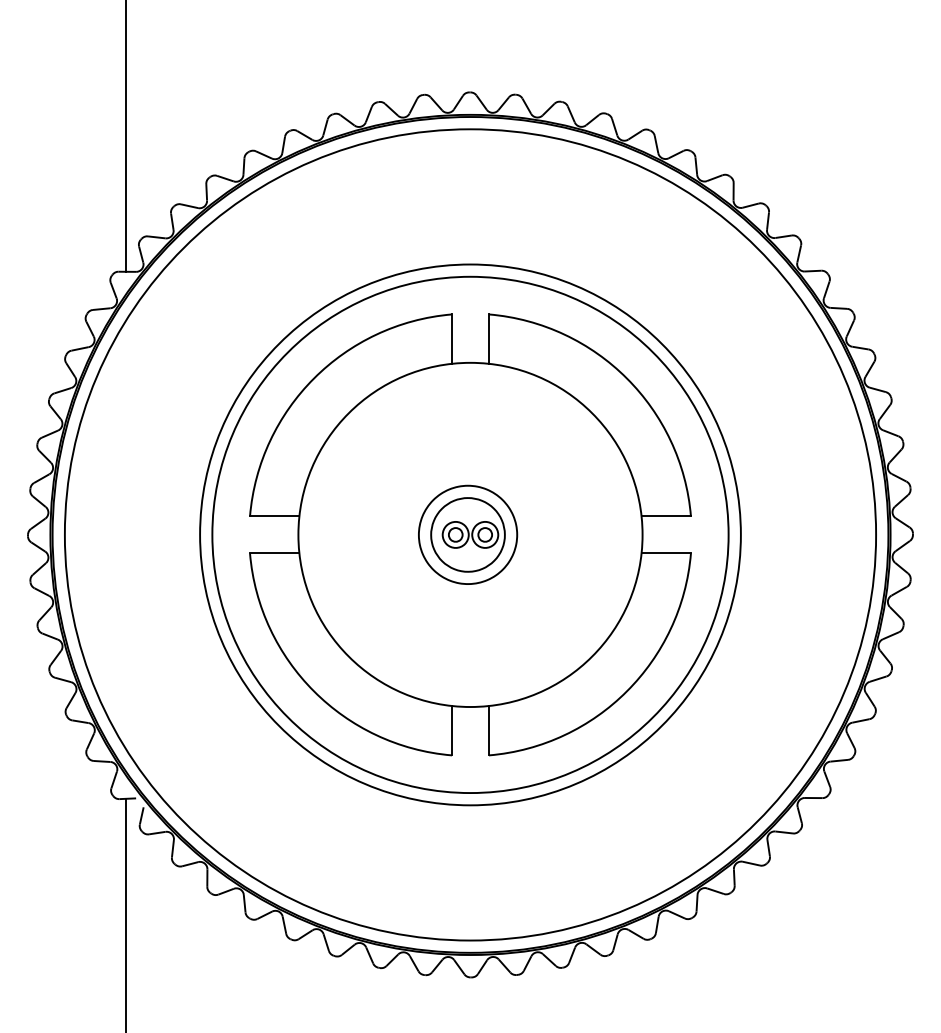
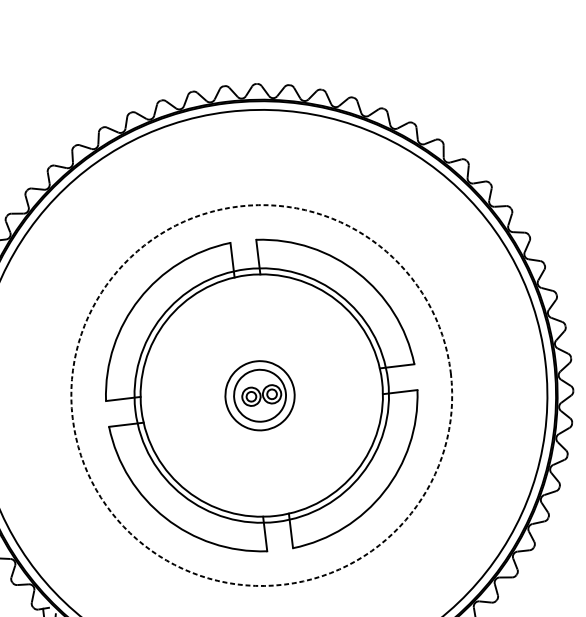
circle: (470, 534) -> (261, 395), size x0.7
circle: (470, 534) -> (261, 395), solid -> dashed

